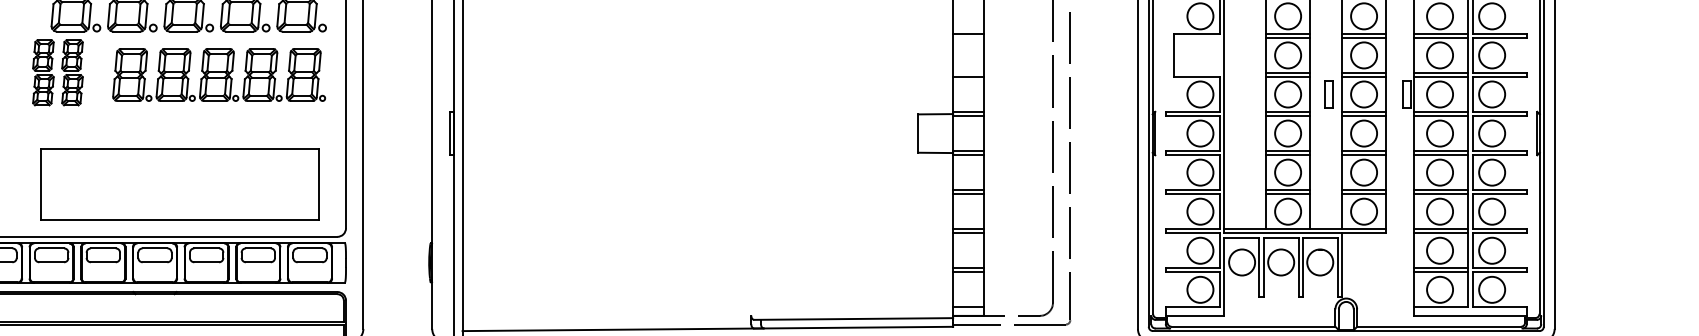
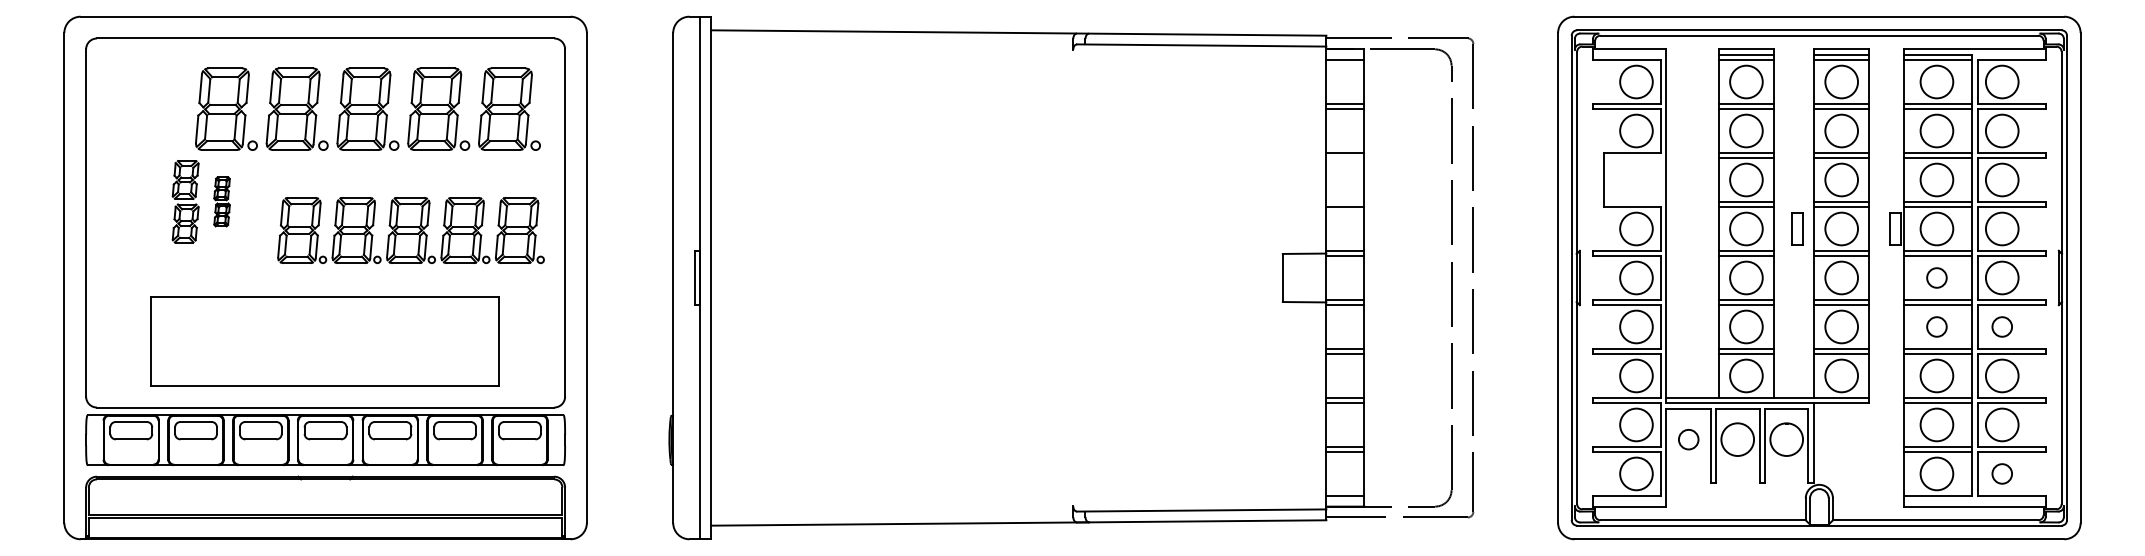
part: (71, 72) -> (221, 201), size x0.6
part: (218, 74) -> (410, 230), moved
circle: (1439, 133) -> (1936, 277), size x0.6
circle: (1439, 172) -> (1936, 326), size x0.6
circle: (1491, 172) -> (2001, 326), size x0.6
part: (179, 184) -> (324, 341), moved
circle: (1241, 262) -> (1688, 439), size x0.6
circle: (1491, 289) -> (2001, 473), size x0.6

